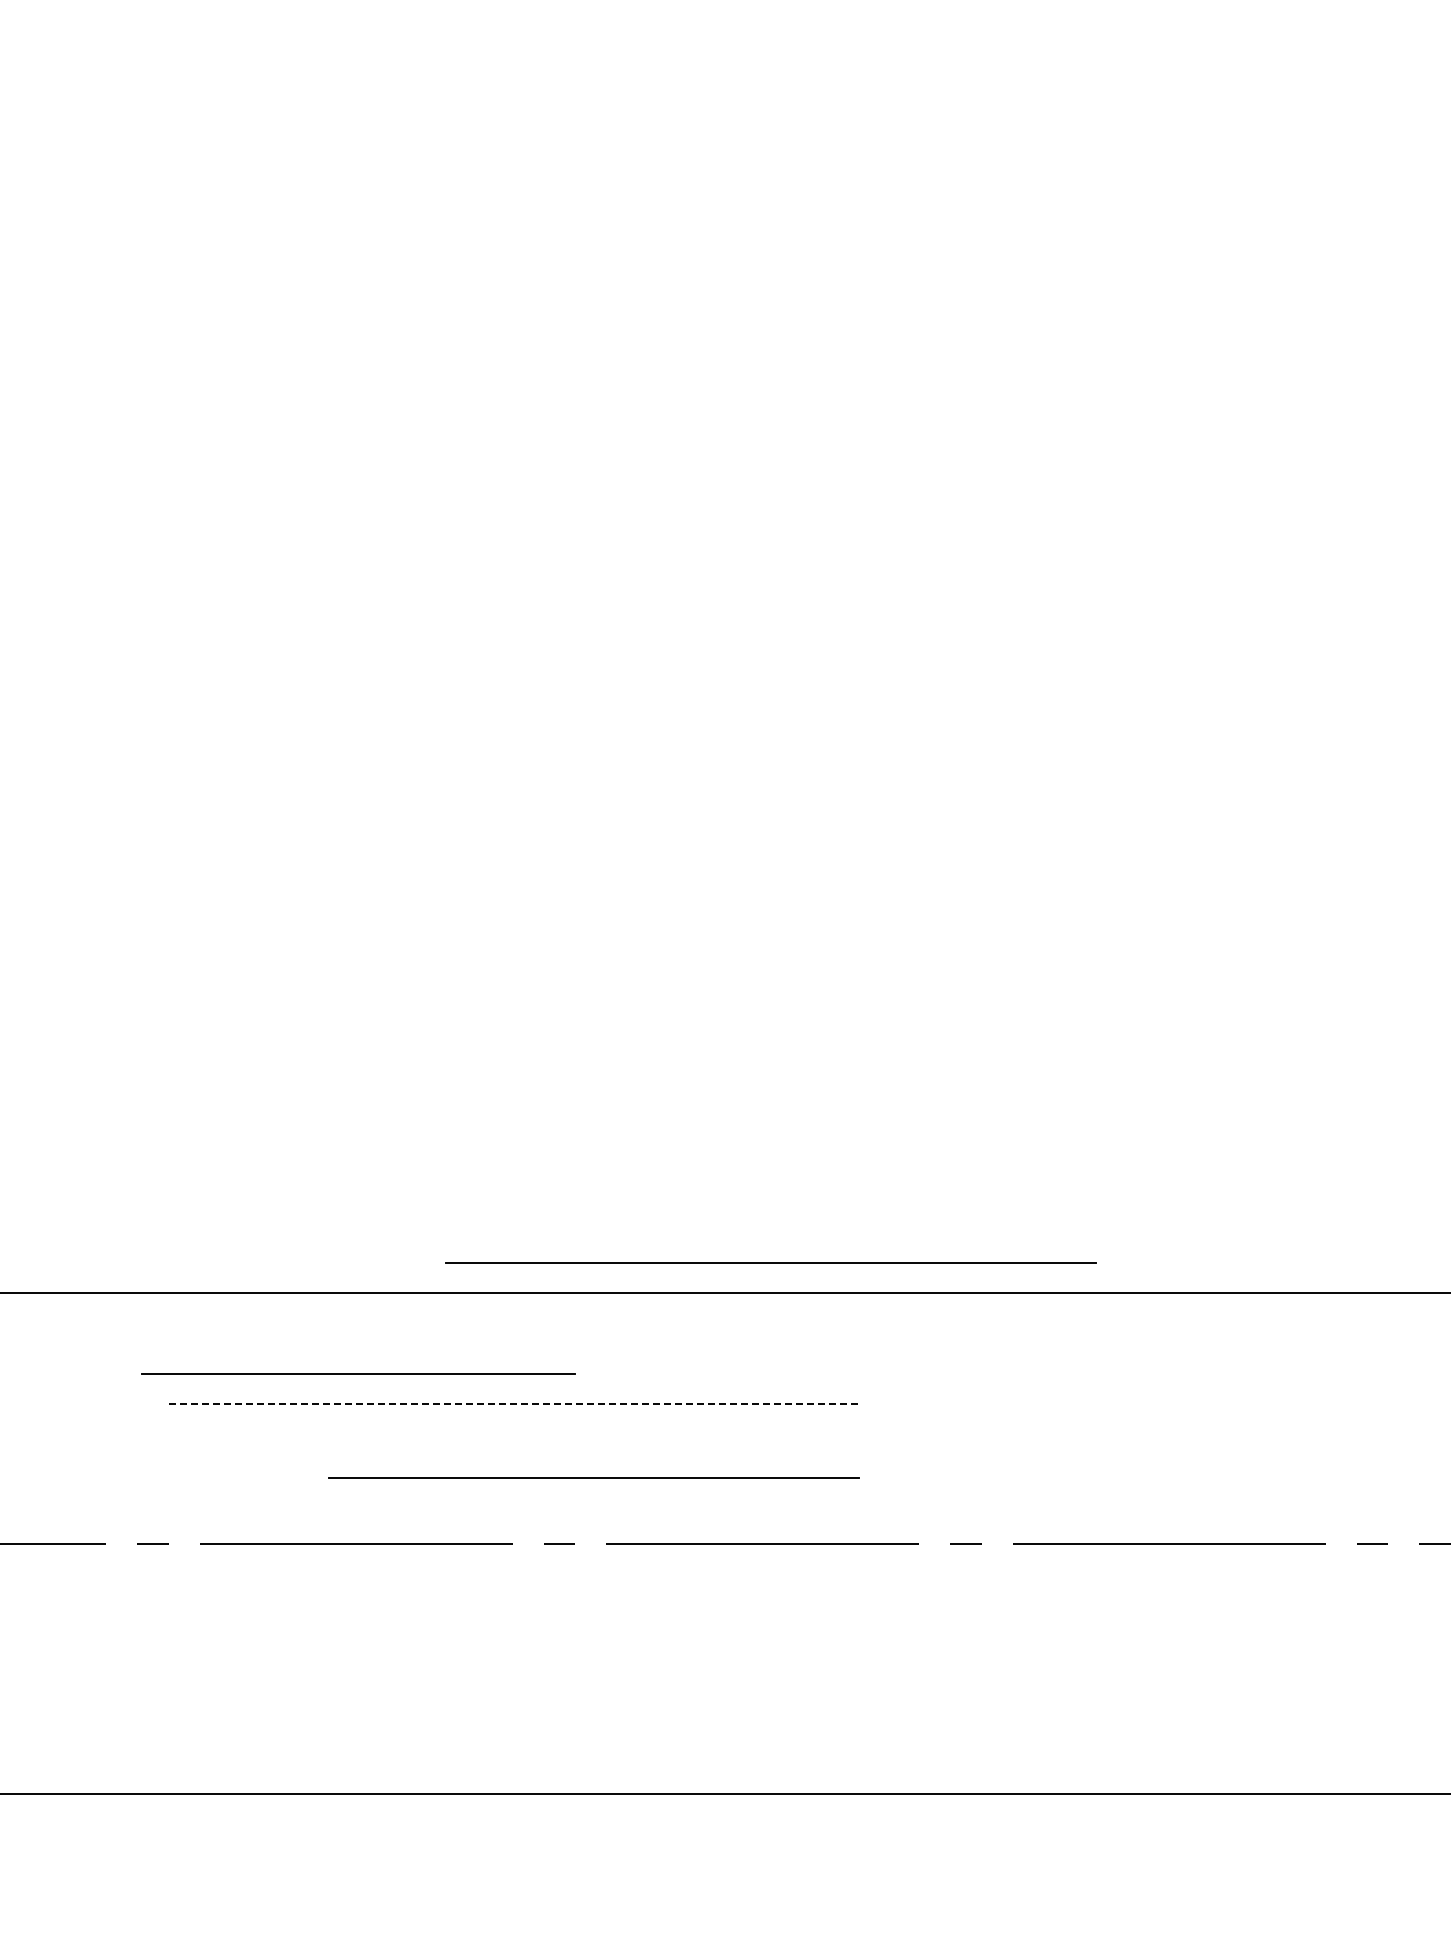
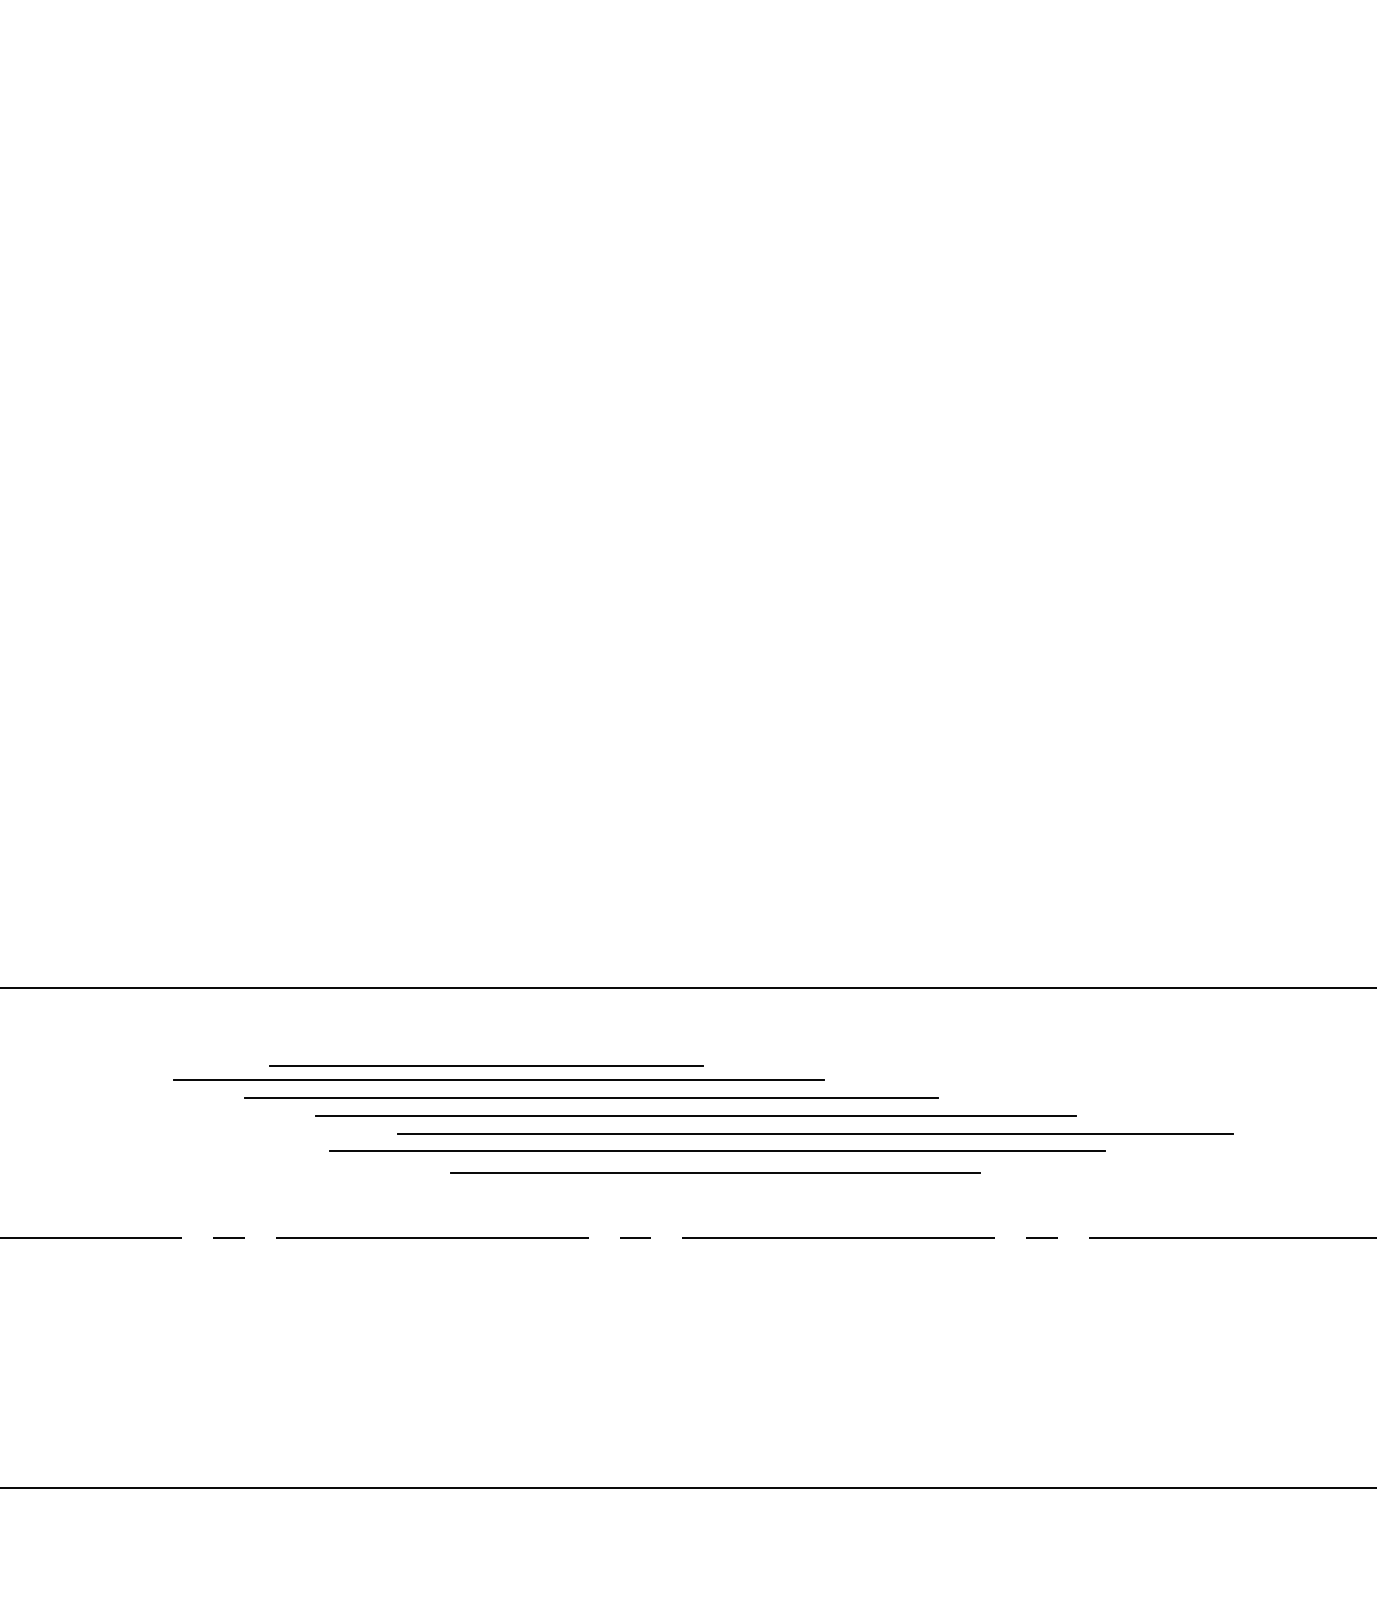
line: (770, 1262) -> (498, 1079), moved
line: (358, 1373) -> (486, 1065), moved
line: (516, 1403) -> (592, 1097), dashed -> solid
line: (620, 1421) -> (696, 1115), added
line: (738, 1439) -> (814, 1133), added
line: (641, 1457) -> (717, 1151), added
line: (593, 1477) -> (715, 1171), moved

